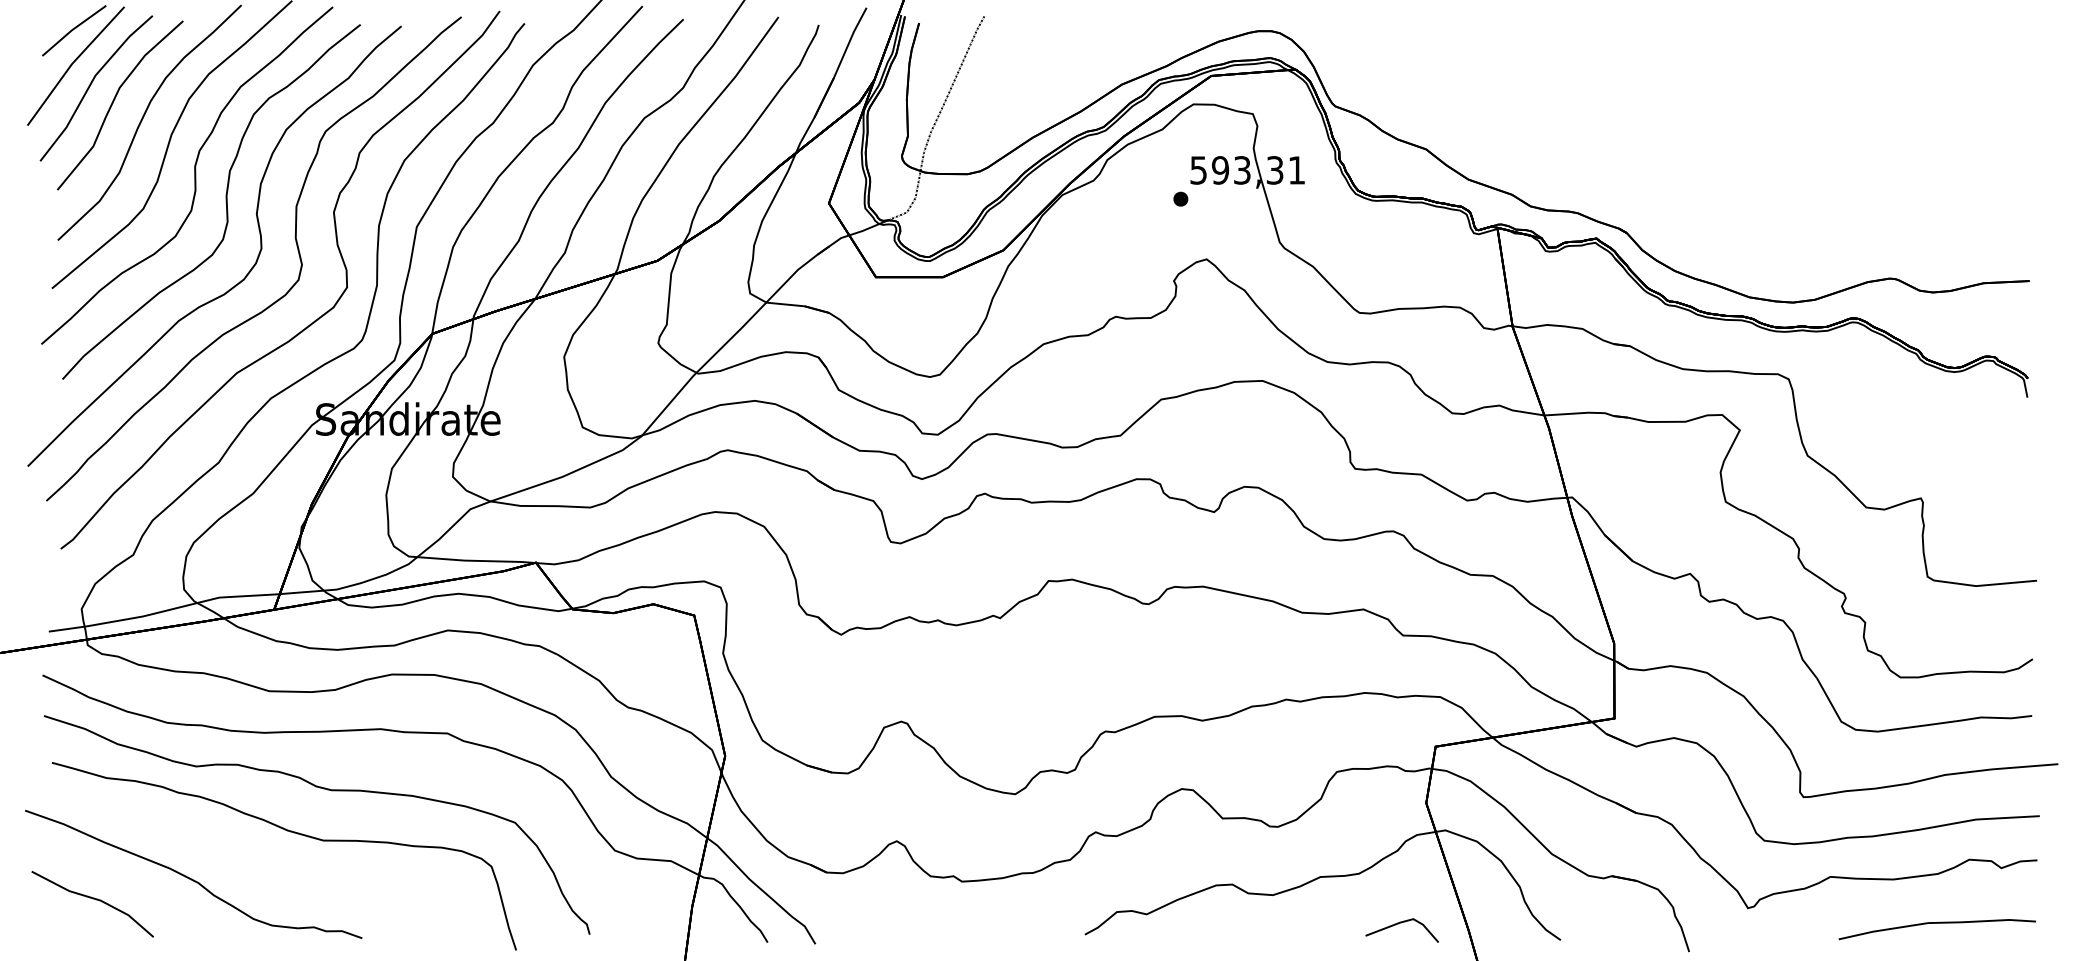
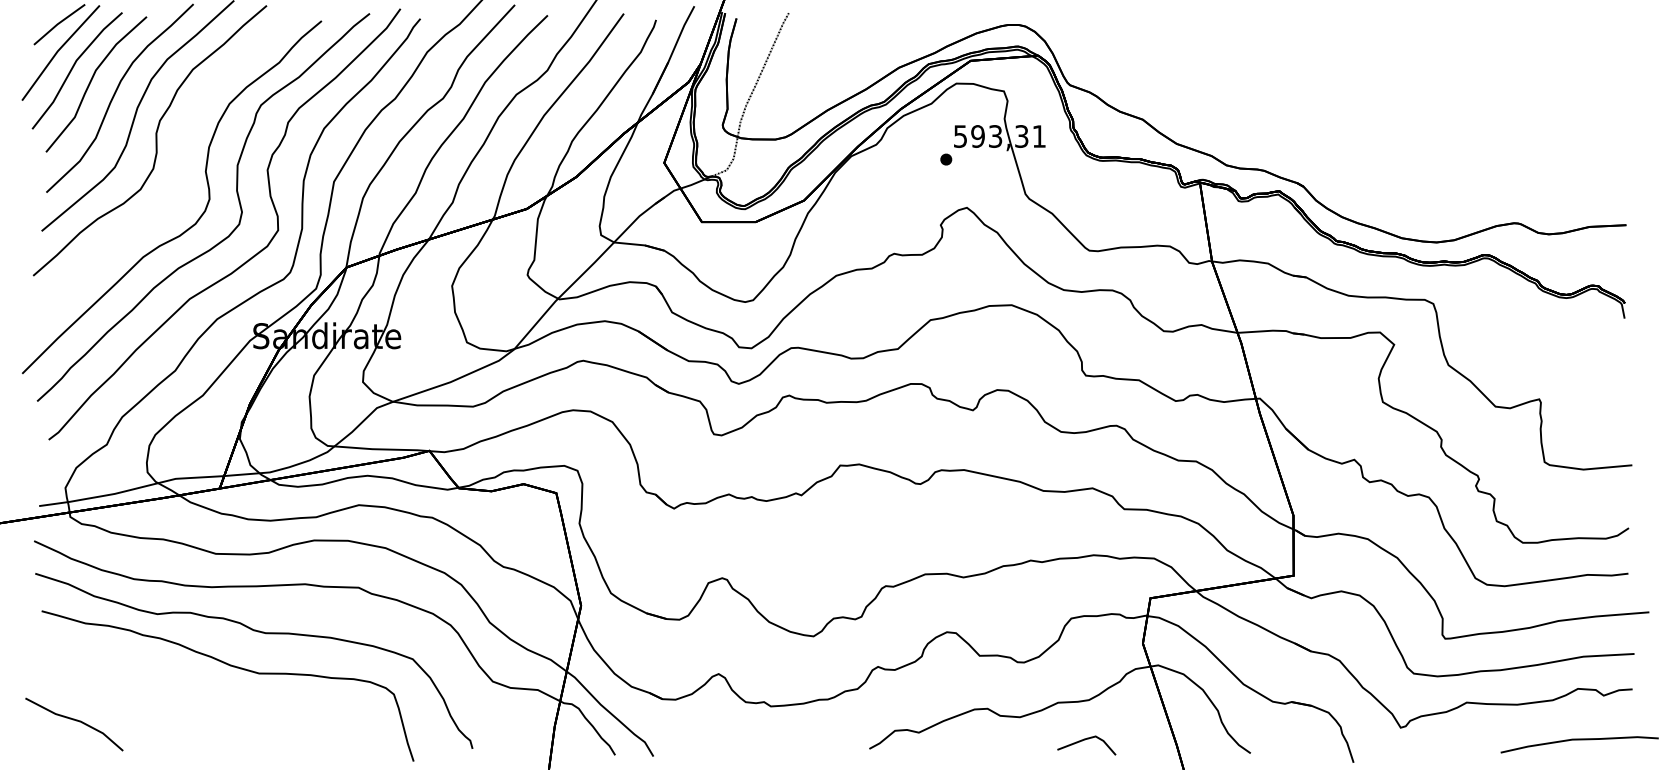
curve: (225, 201) -> (180, 161), removed
curve: (190, 877) -> (152, 703), removed
curve: (1936, 923) -> (1579, 739), moved
part: (1398, 924) -> (1083, 740), moved

